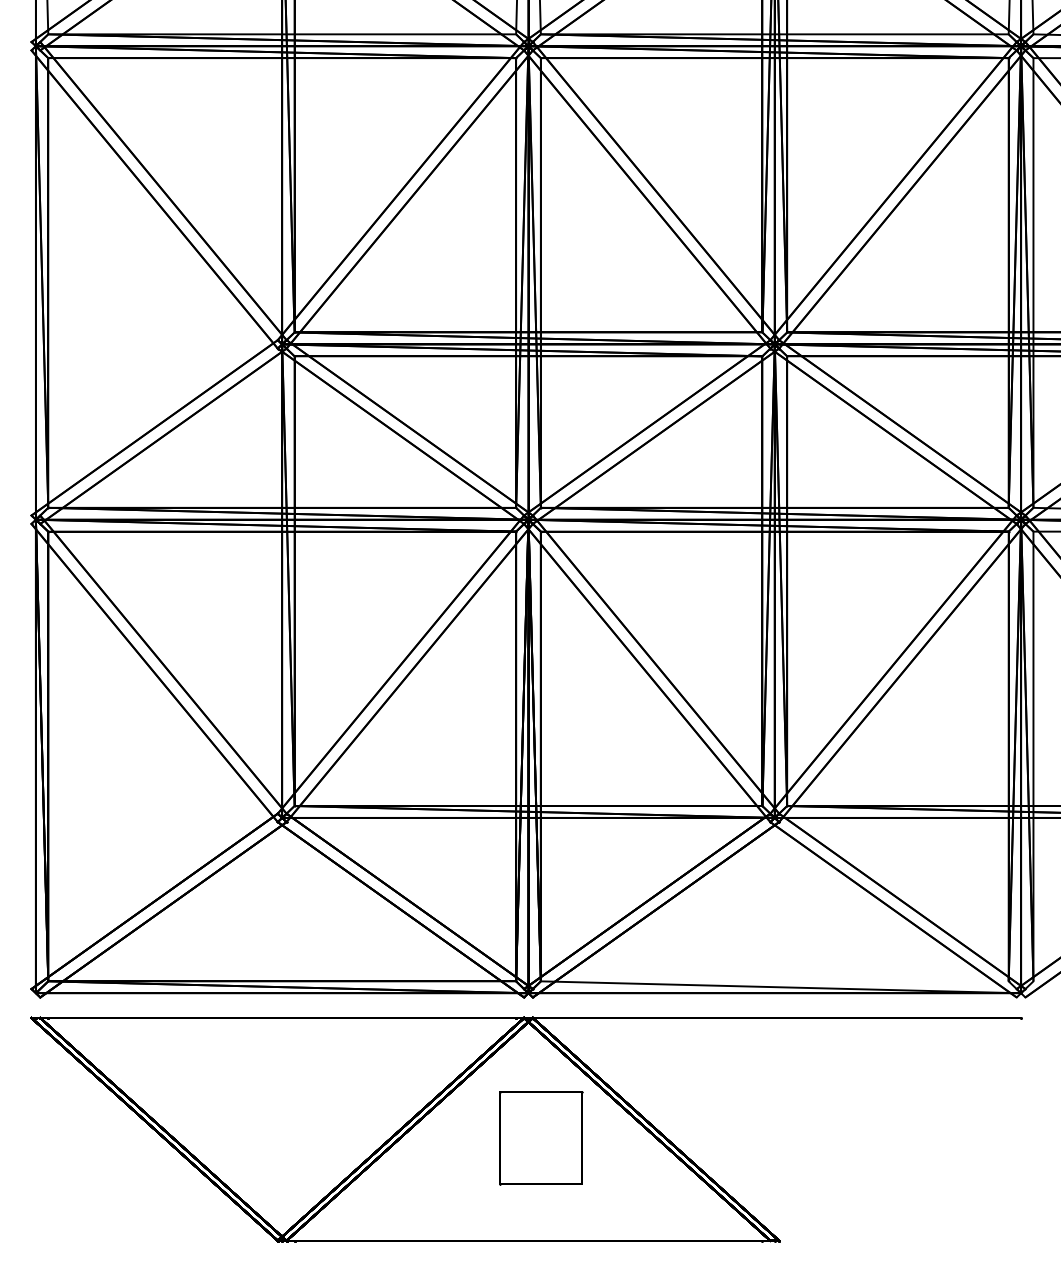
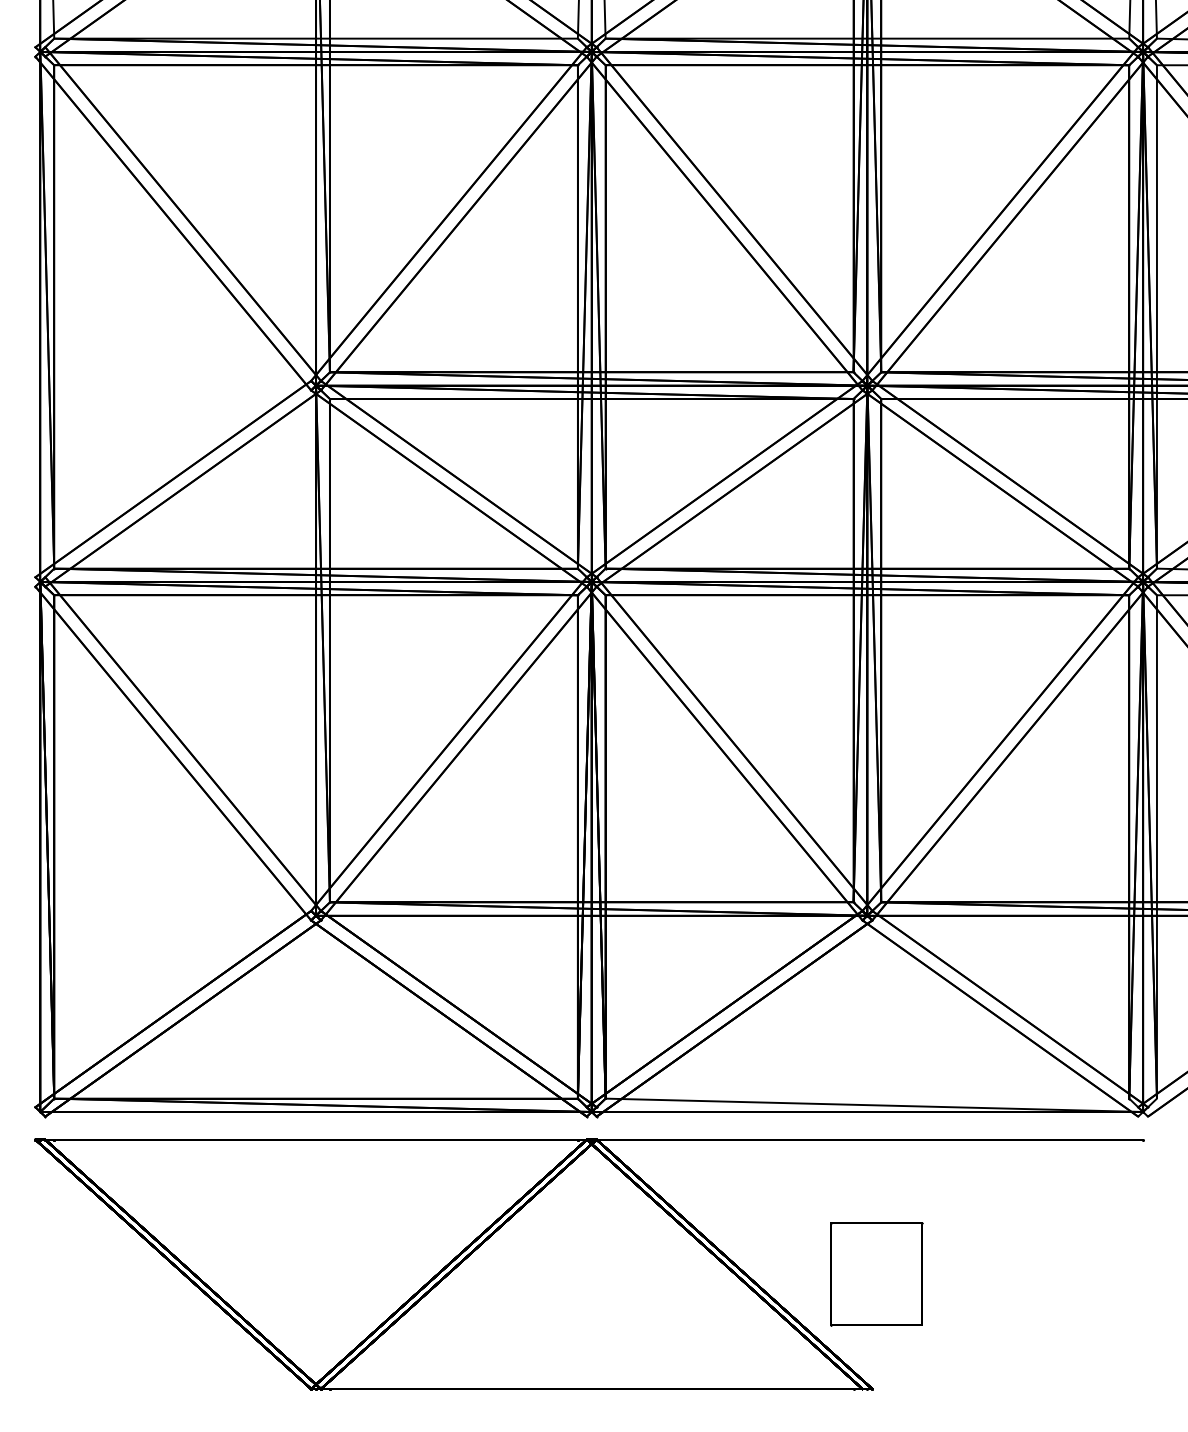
part: (540, 1138) -> (876, 1274), moved

